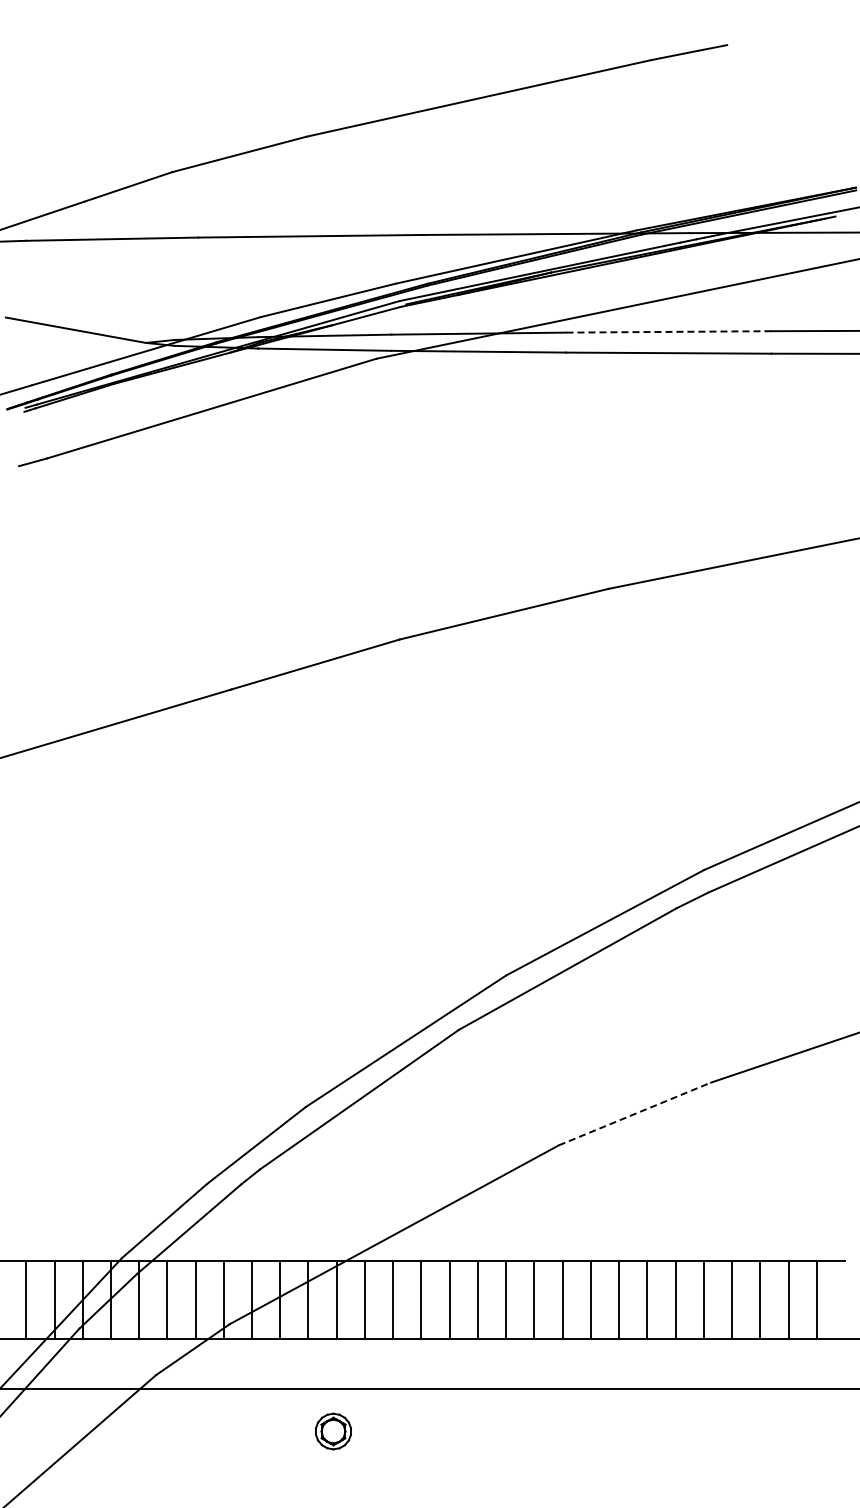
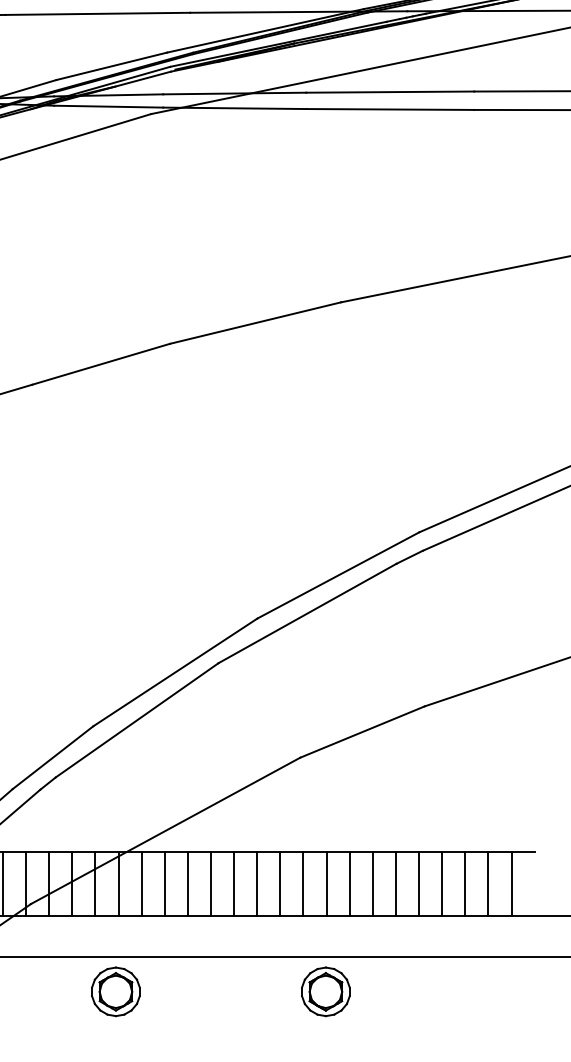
line: (668, 331) -> (390, 91), dashed -> solid
line: (635, 1113) -> (363, 731), dashed -> solid
part: (333, 1431) -> (115, 991), size x1.67
part: (589, 1431) -> (325, 991), added

